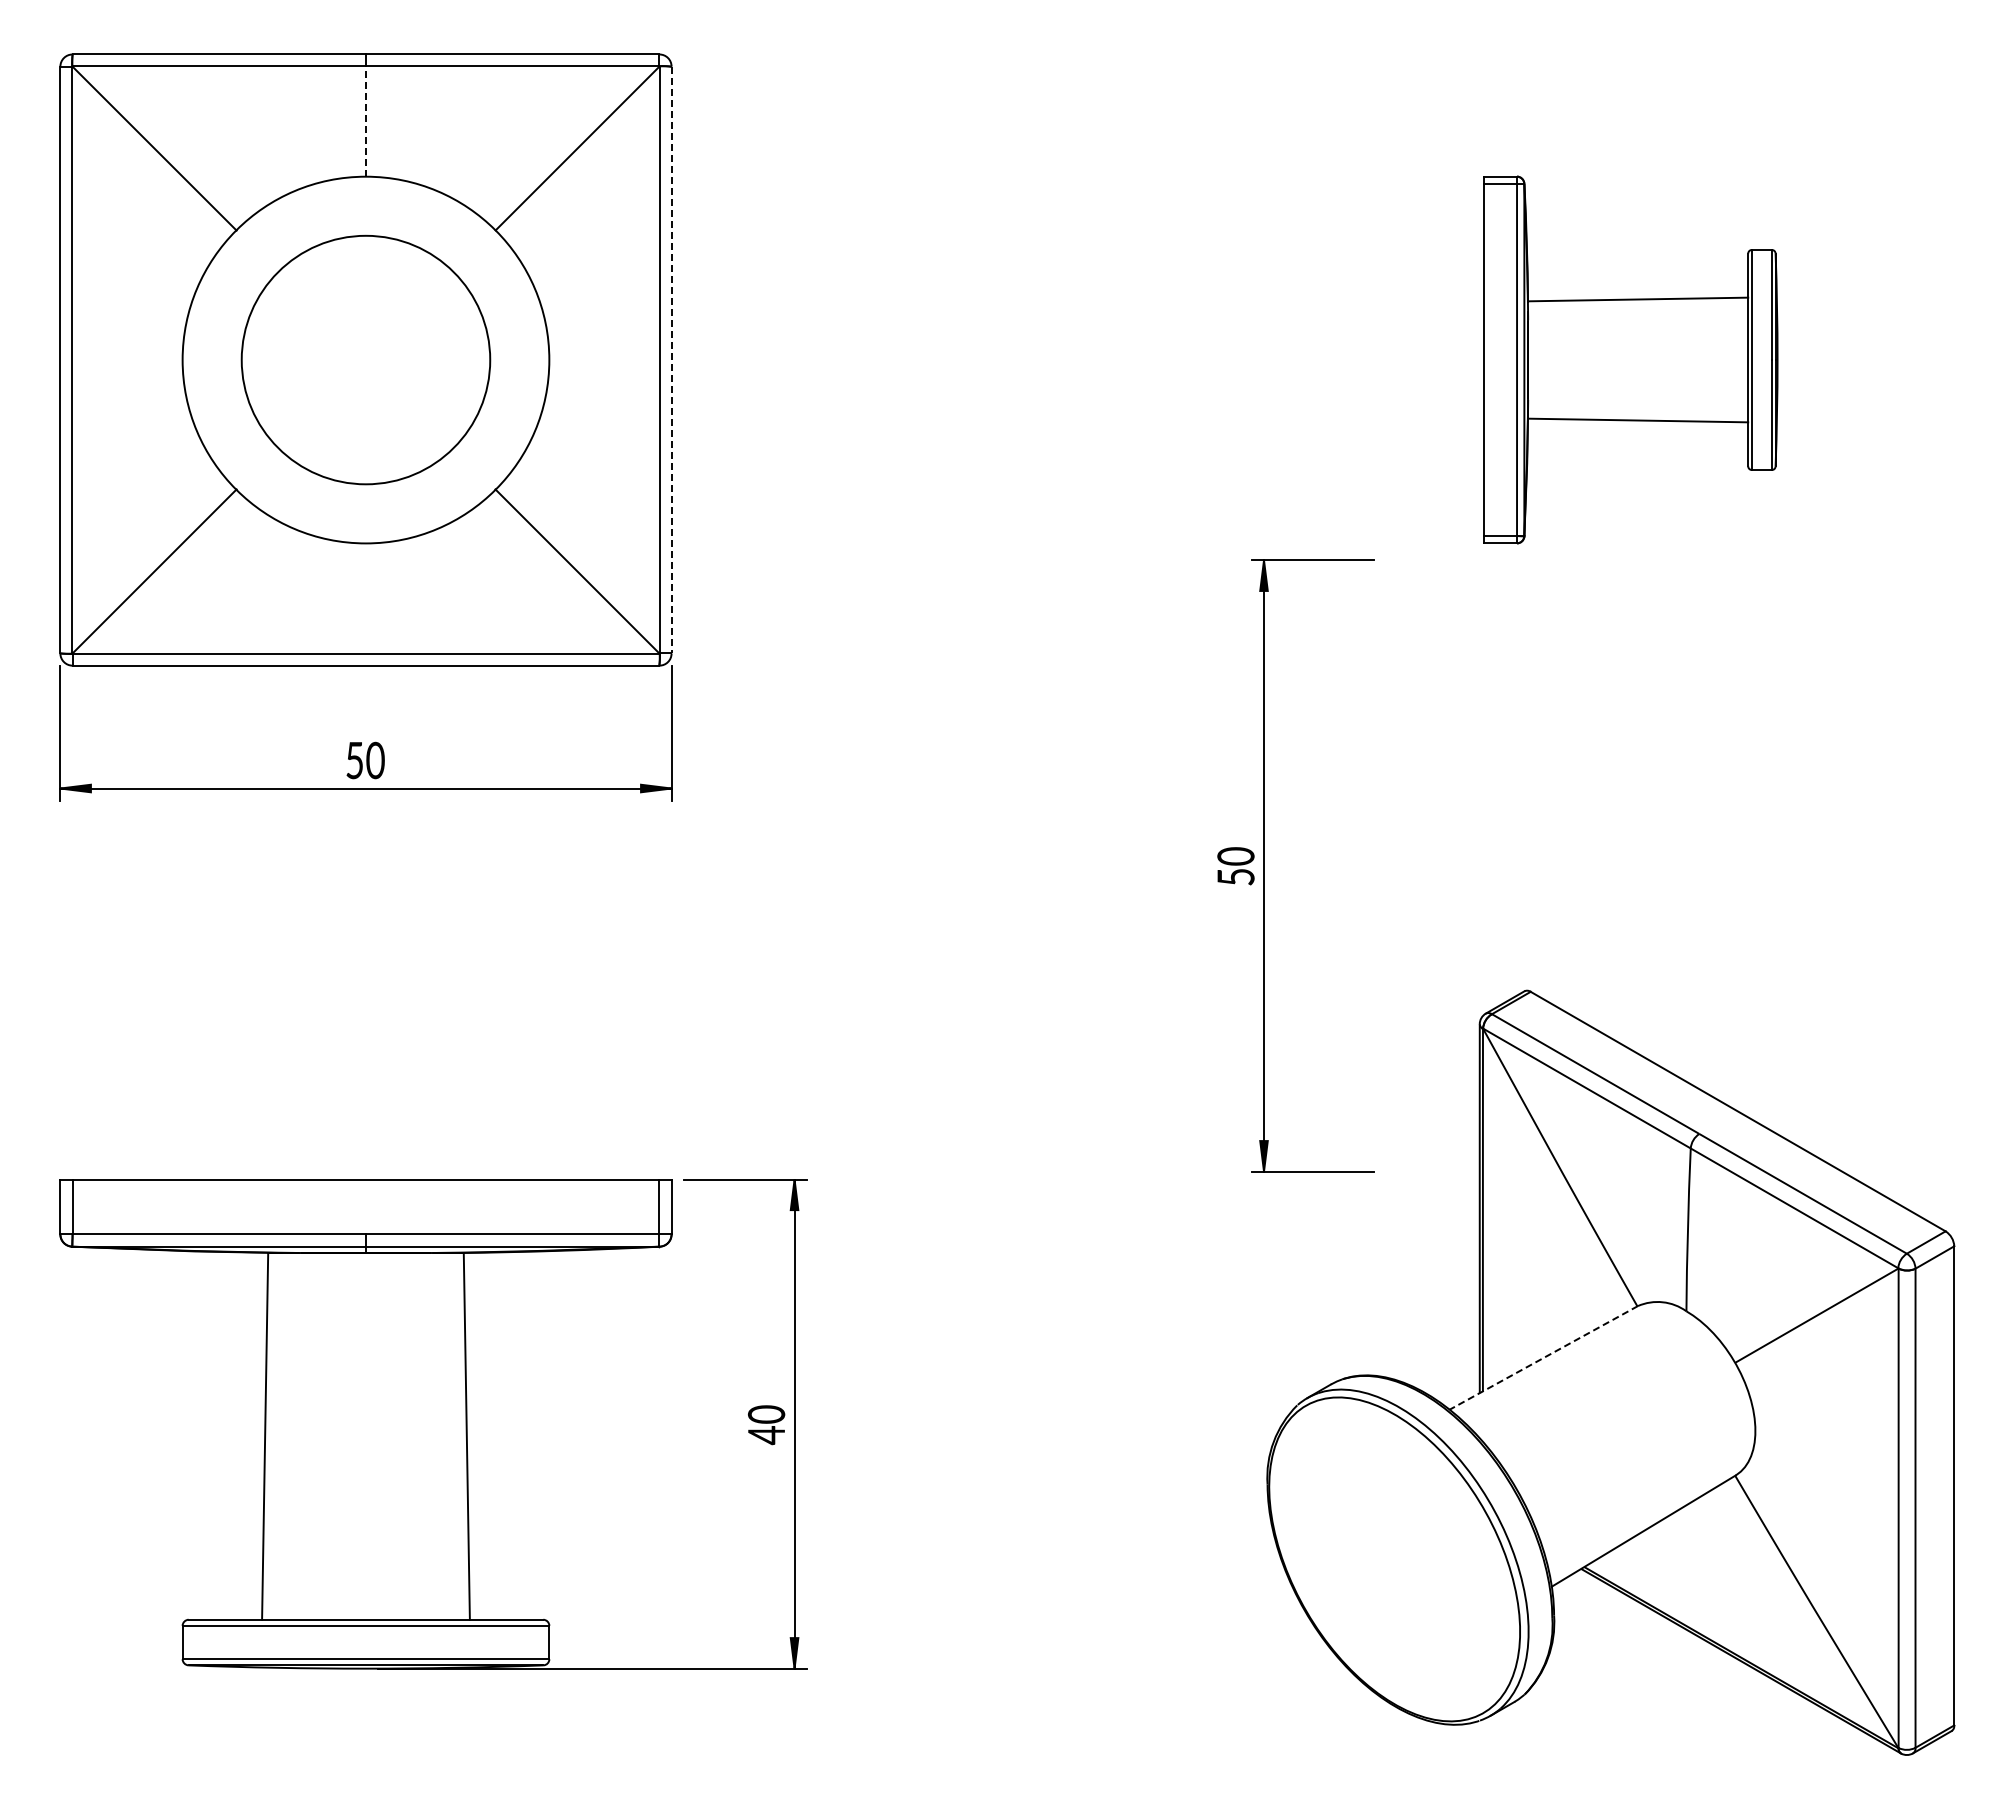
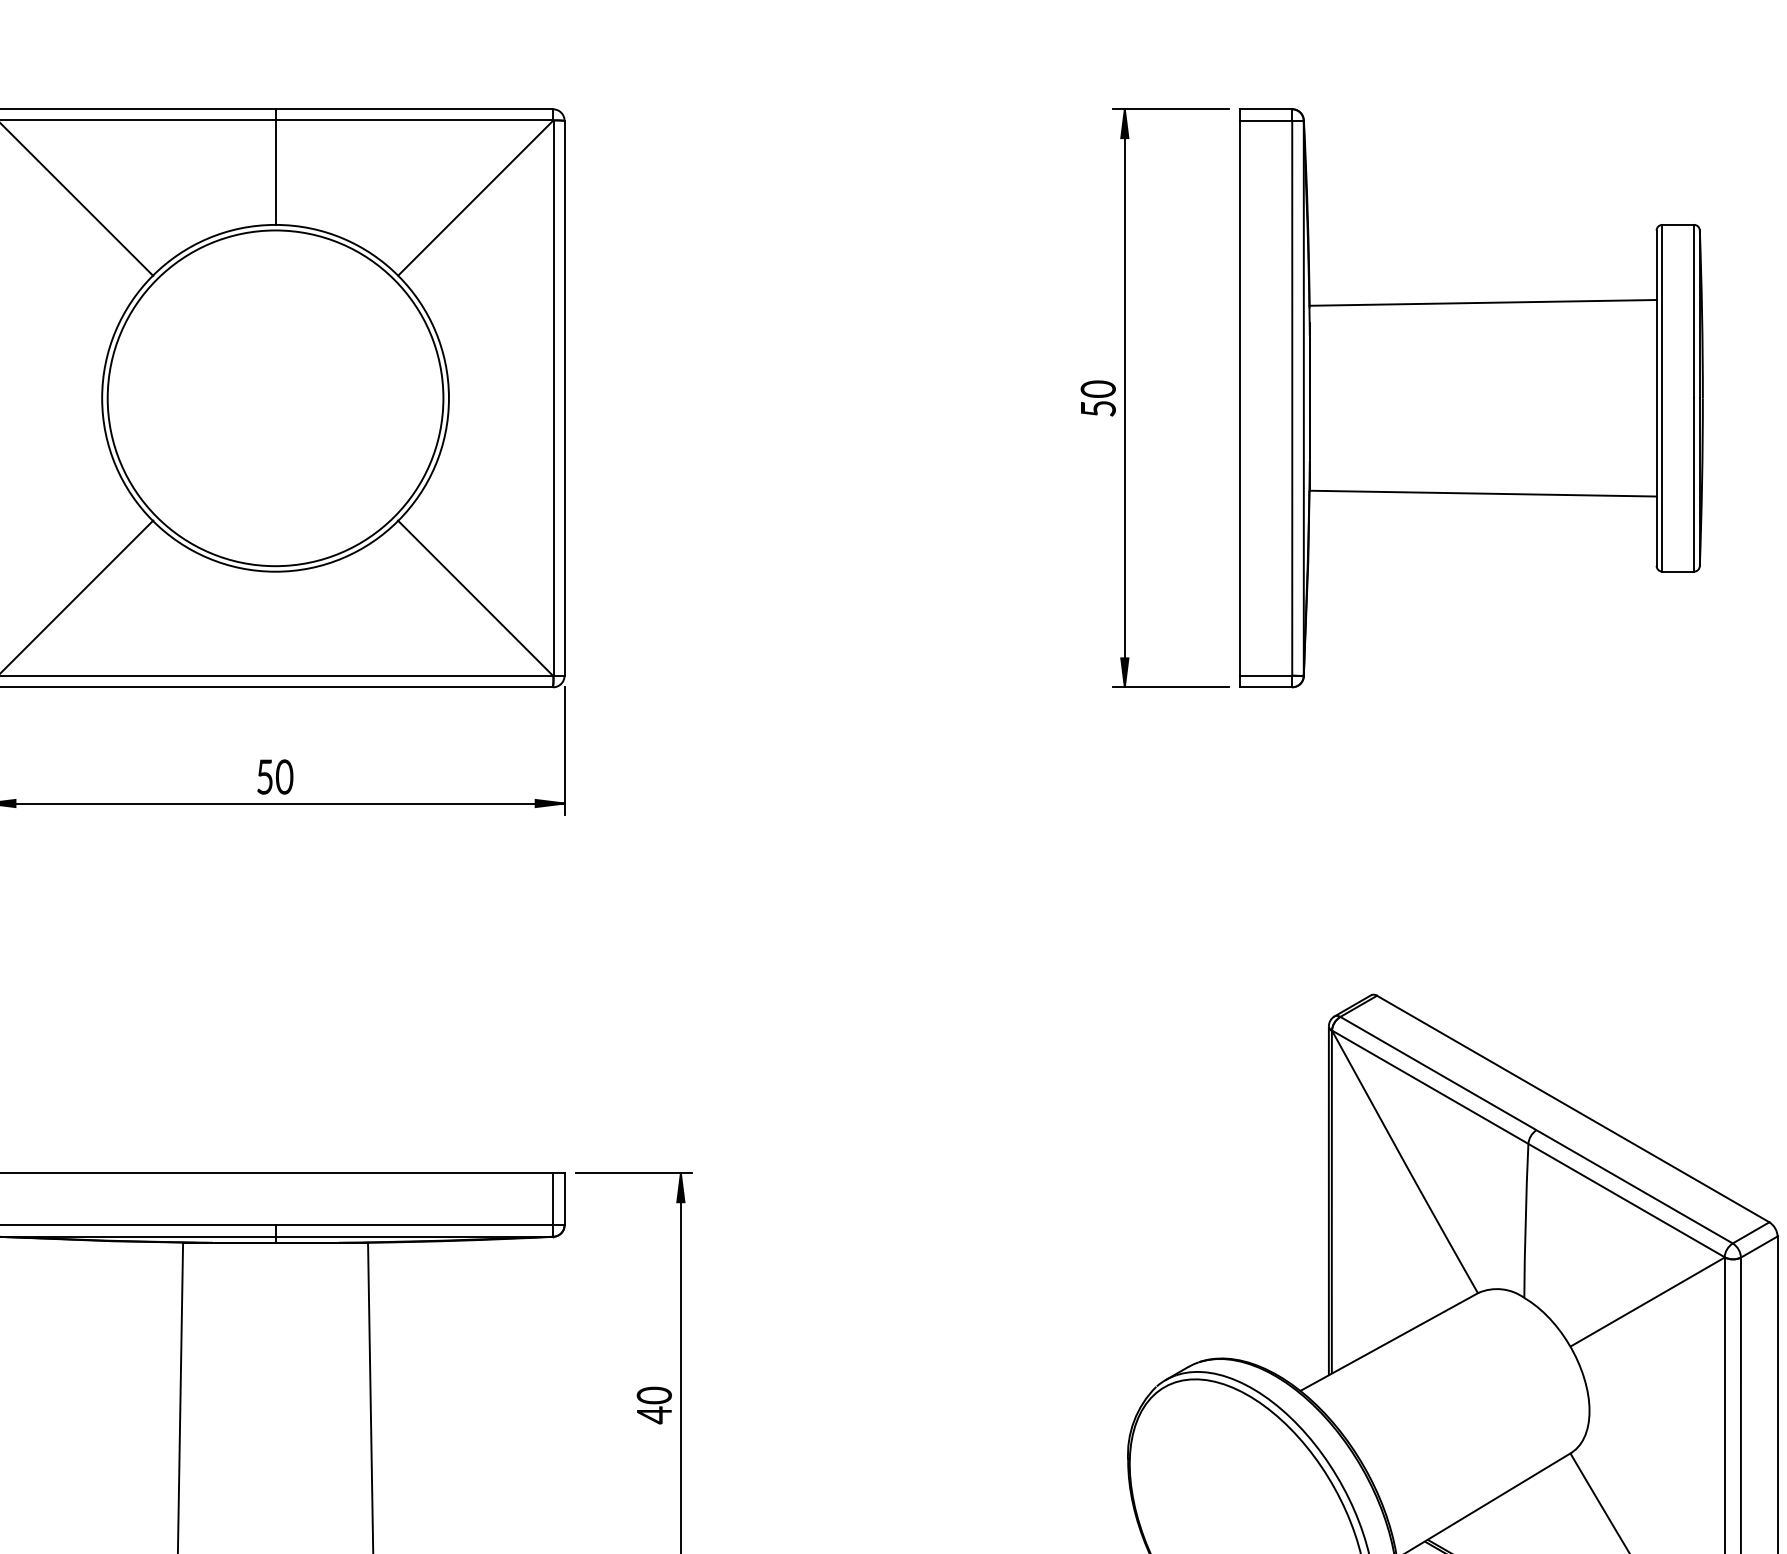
line: (365, 121) -> (275, 172), dashed -> solid
circle: (365, 359) -> (275, 397), size x1.43
part: (1630, 359) -> (1471, 397), size x1.67
line: (671, 360) -> (564, 398), dashed -> solid
part: (1264, 865) -> (1125, 397), moved
line: (1543, 1358) -> (1389, 1342), dashed -> solid

